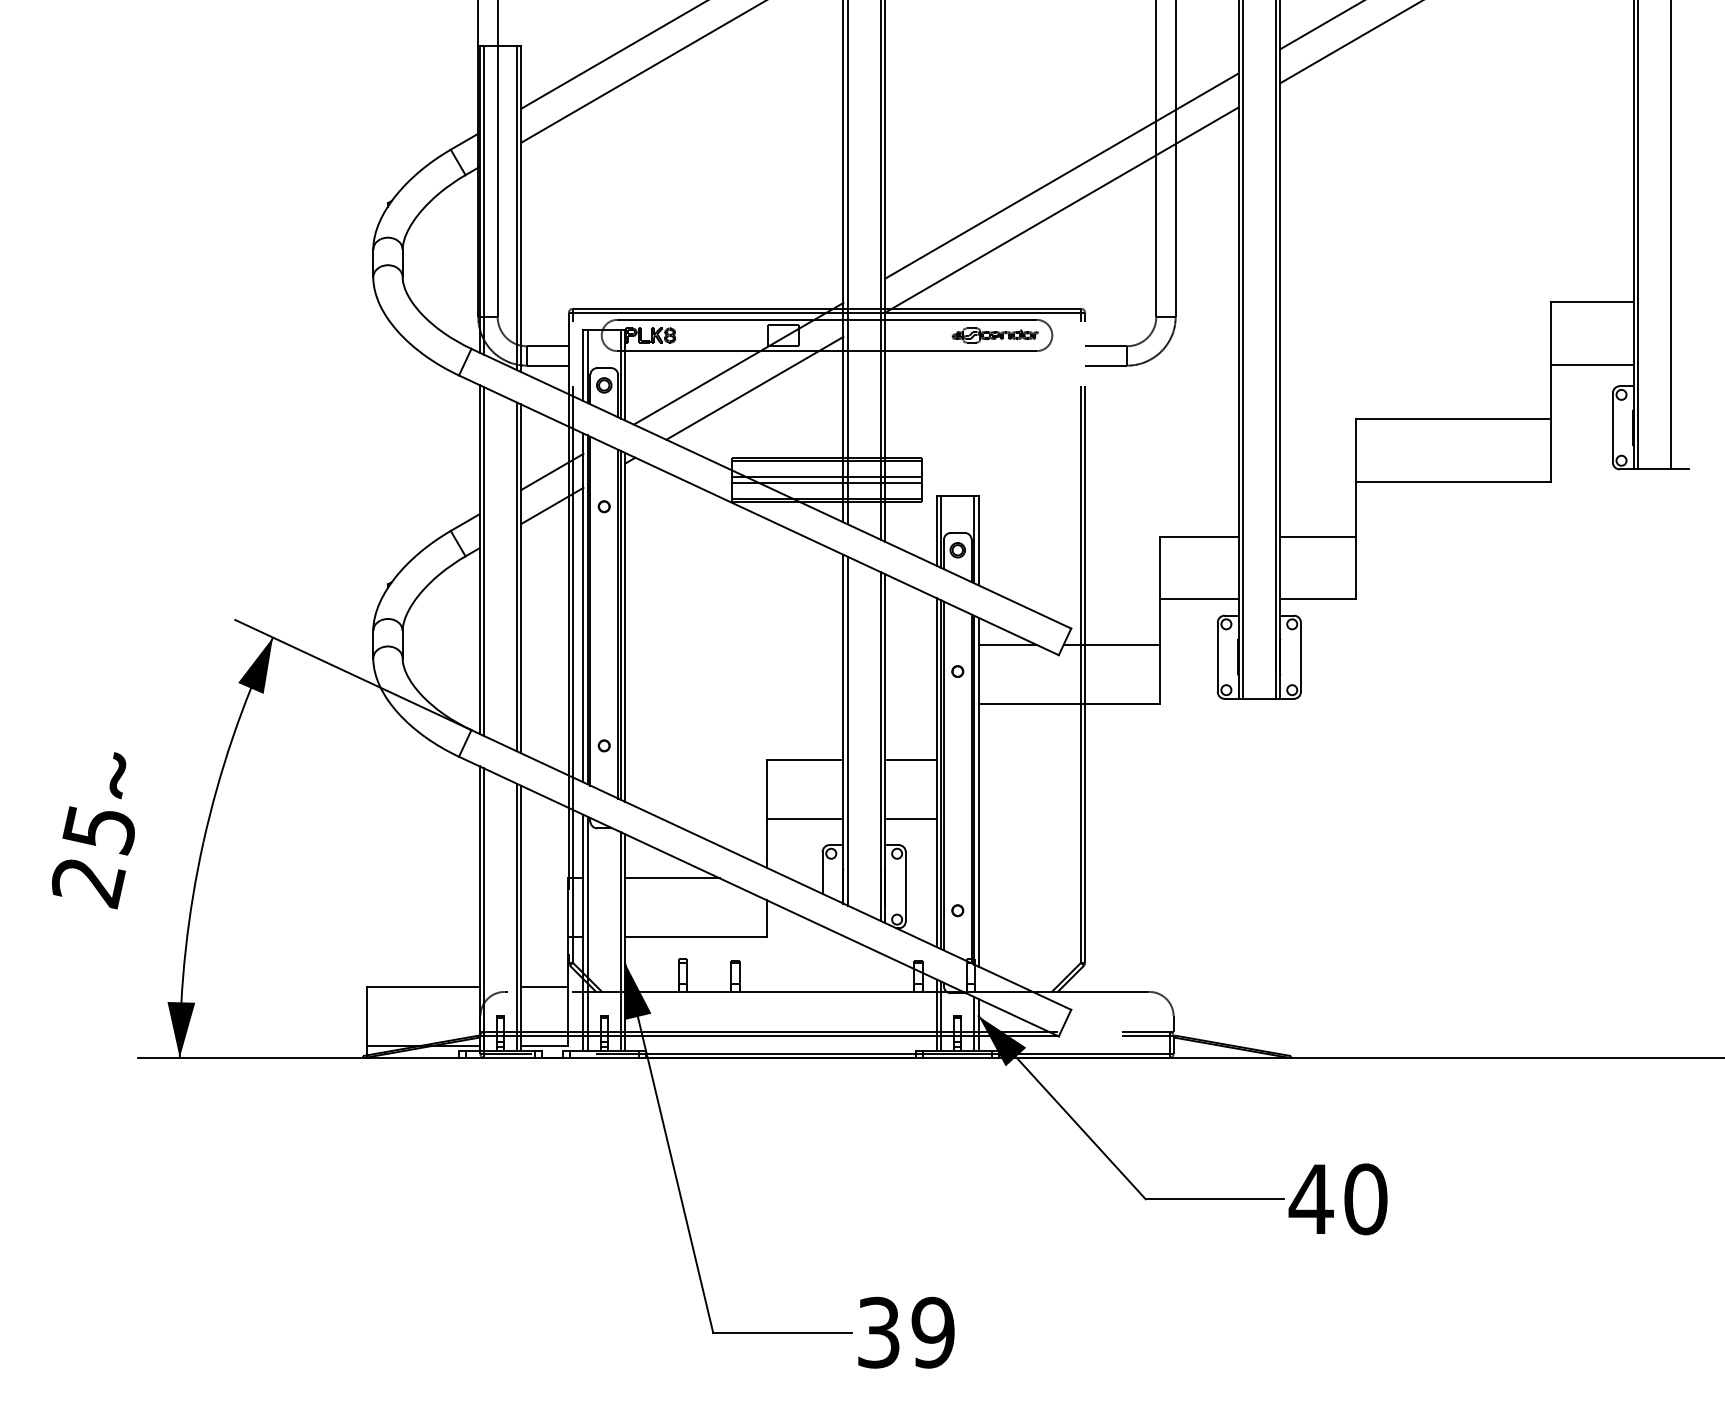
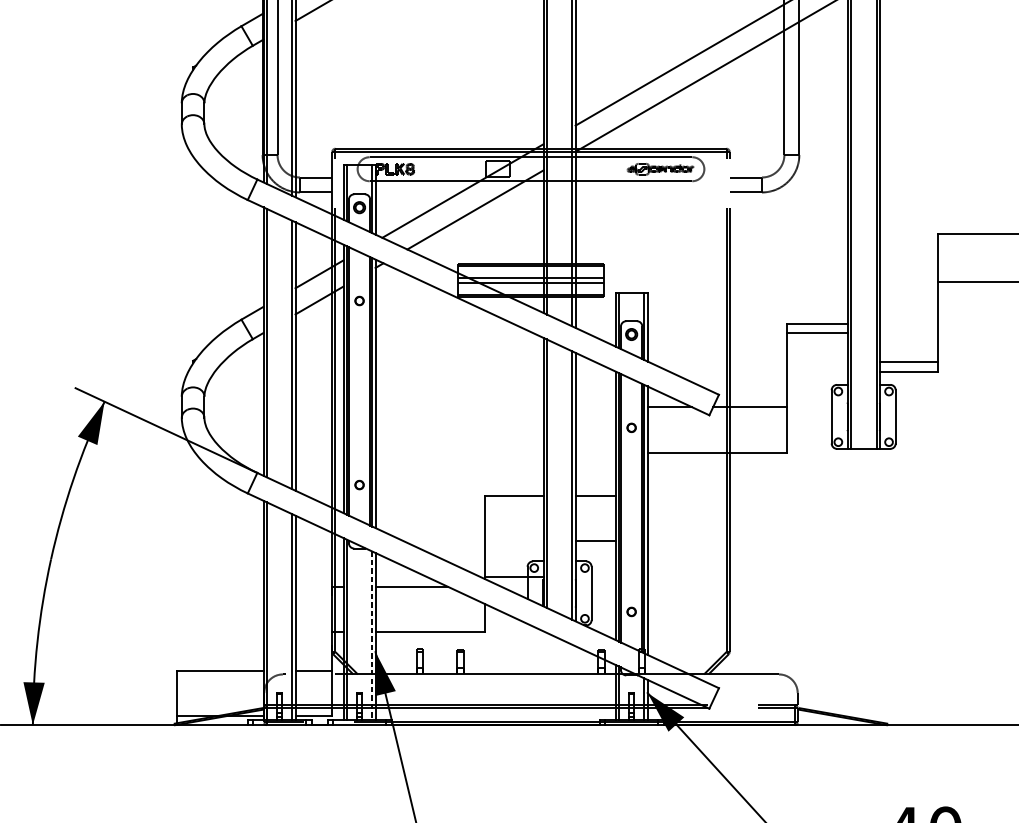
line: (1317, 536) -> (908, 361), moved
line: (1199, 598) -> (817, 333), moved
line: (805, 818) -> (514, 577), moved
line: (620, 942) -> (372, 636), solid -> dashed

